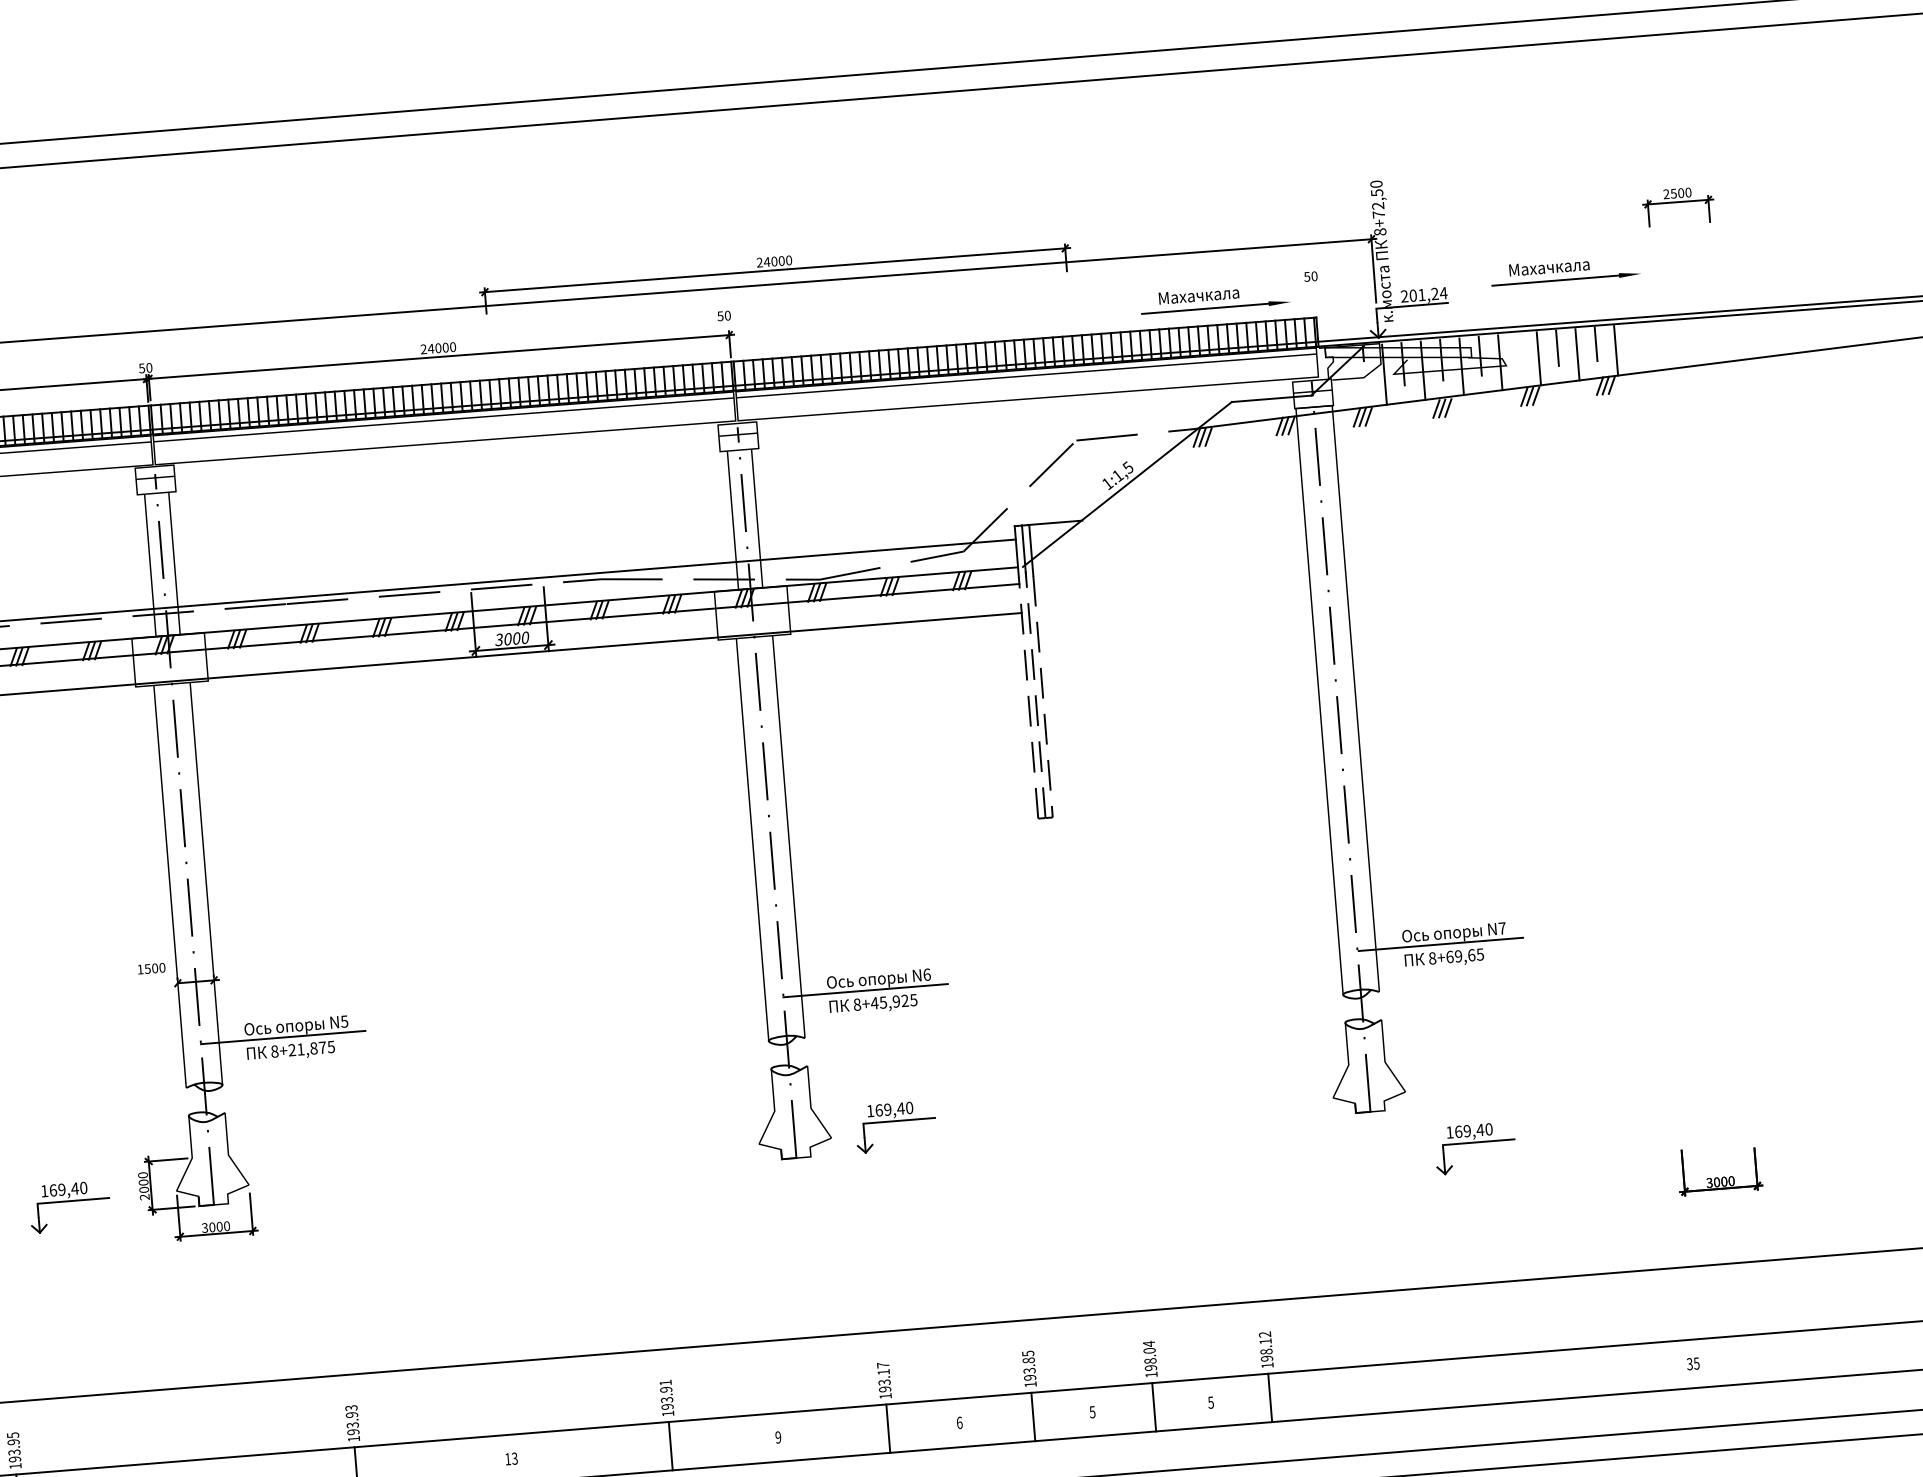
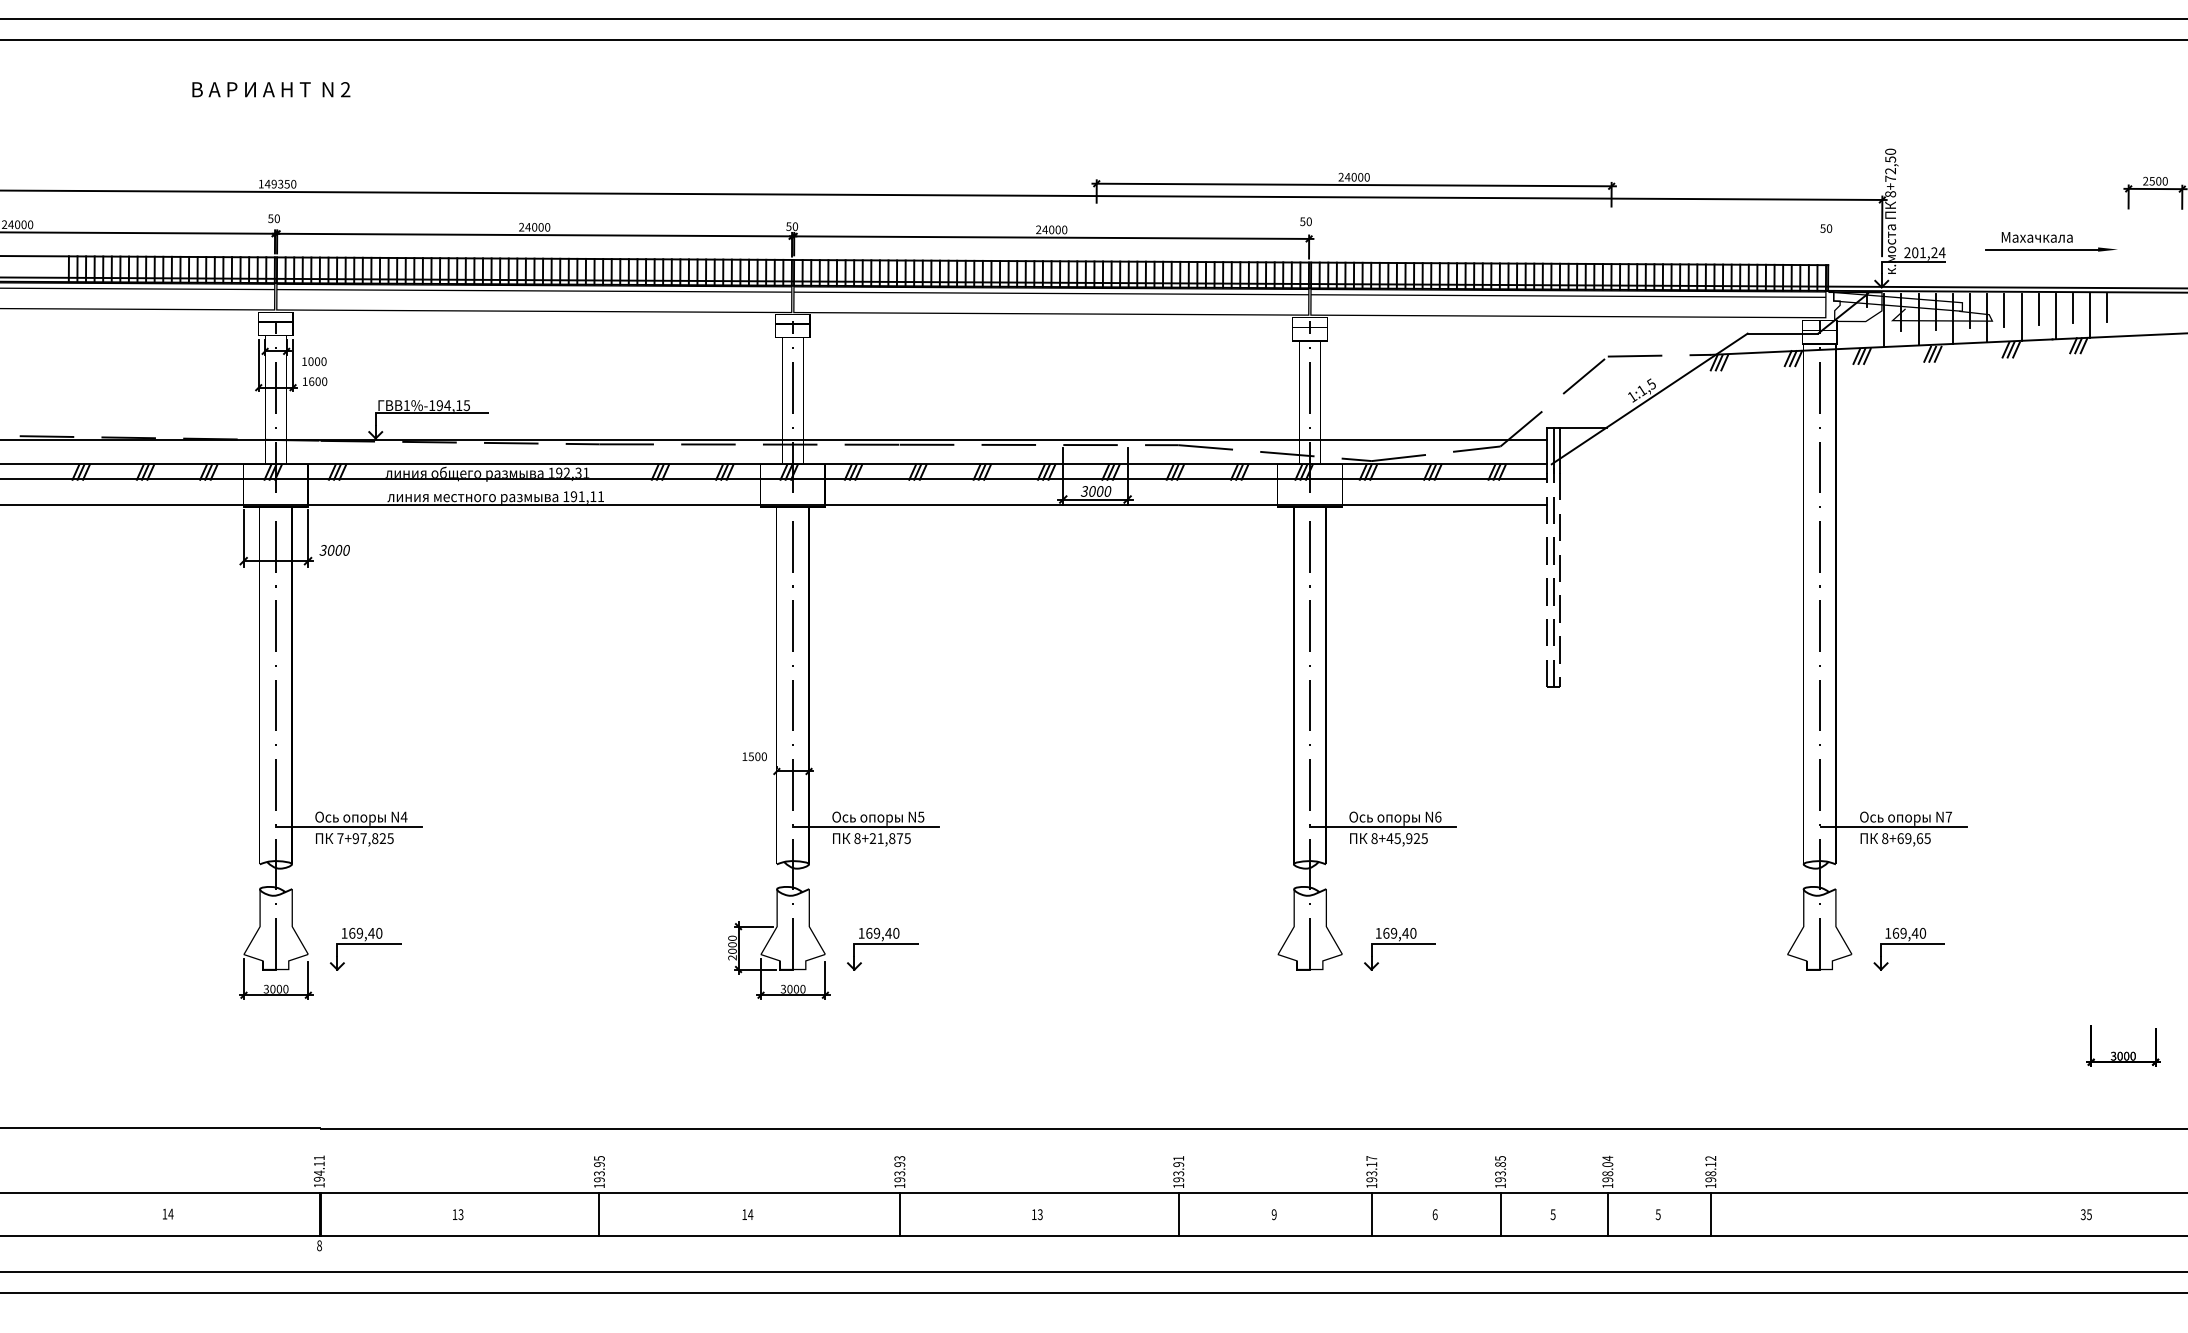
part: (1215, 298) -> (1740, 241), removed
line: (1634, 339) -> (2107, 307), added
line: (1519, 351) -> (2004, 309), added
part: (1474, 1147) -> (1908, 948), moved
part: (69, 1206) -> (882, 948), moved

